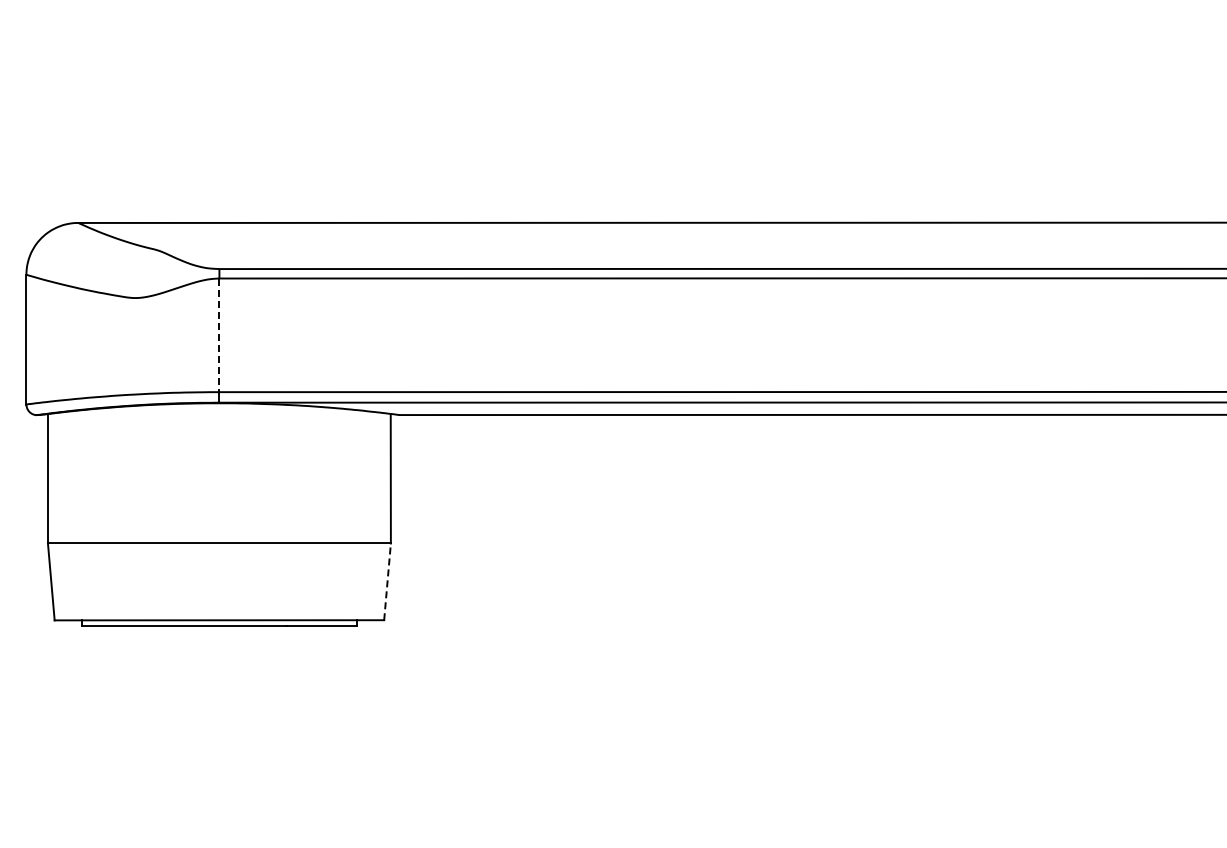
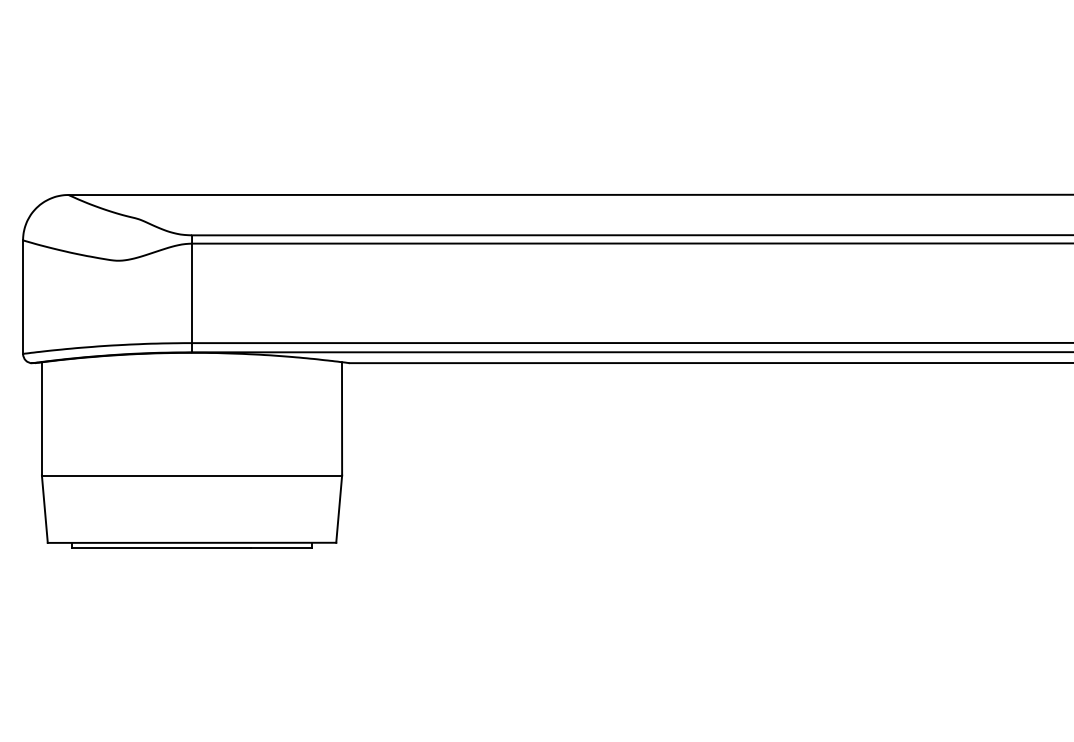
line: (219, 335) -> (192, 293), dashed -> solid
line: (387, 581) -> (339, 508), dashed -> solid

